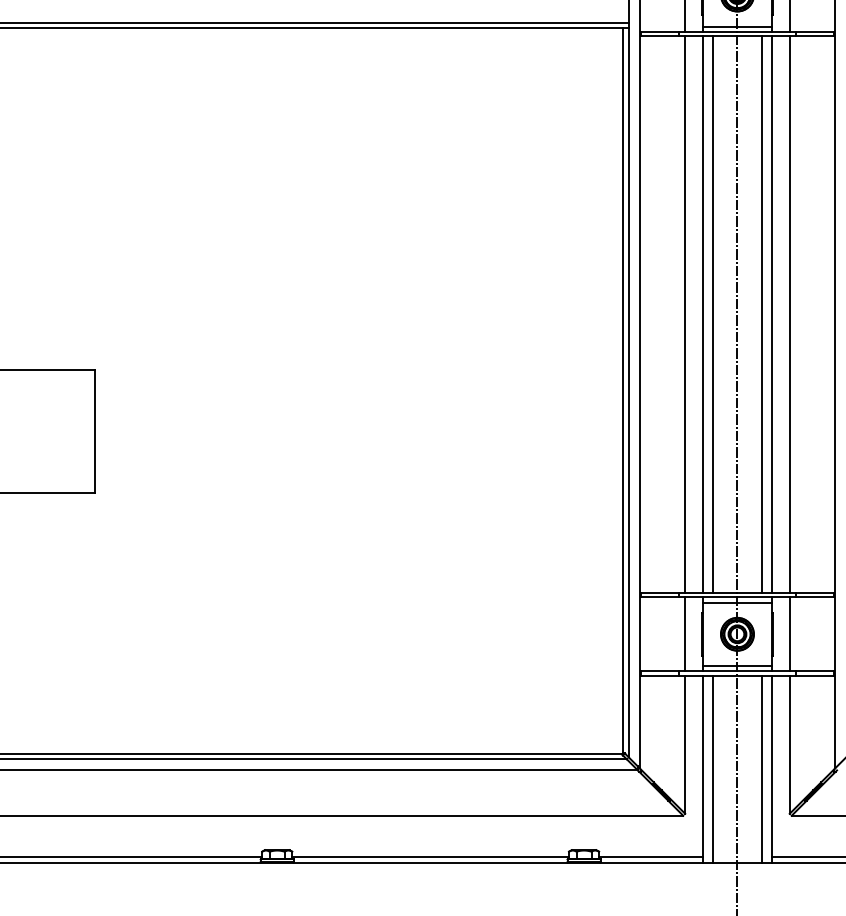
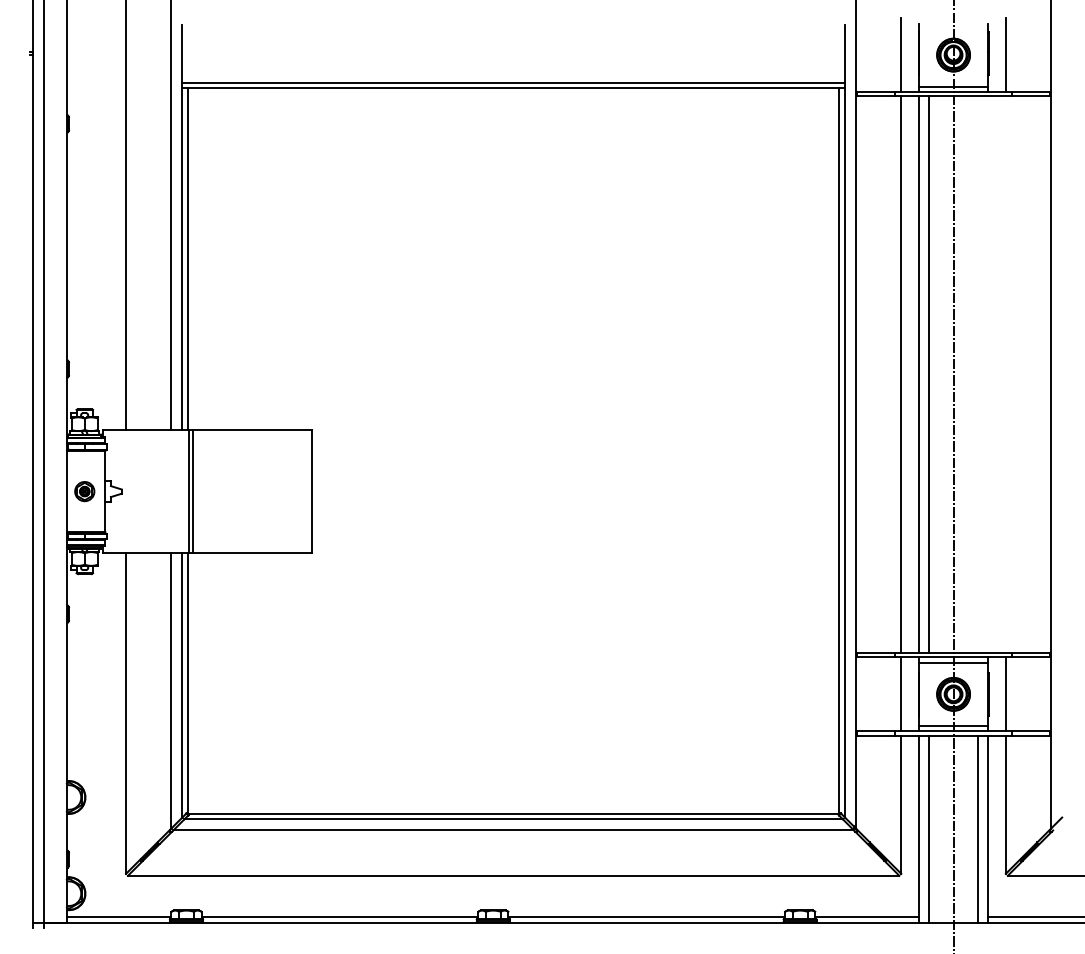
line: (762, 314) -> (978, 374), removed
line: (771, 314) -> (987, 374), removed
line: (789, 314) -> (1005, 374), removed

